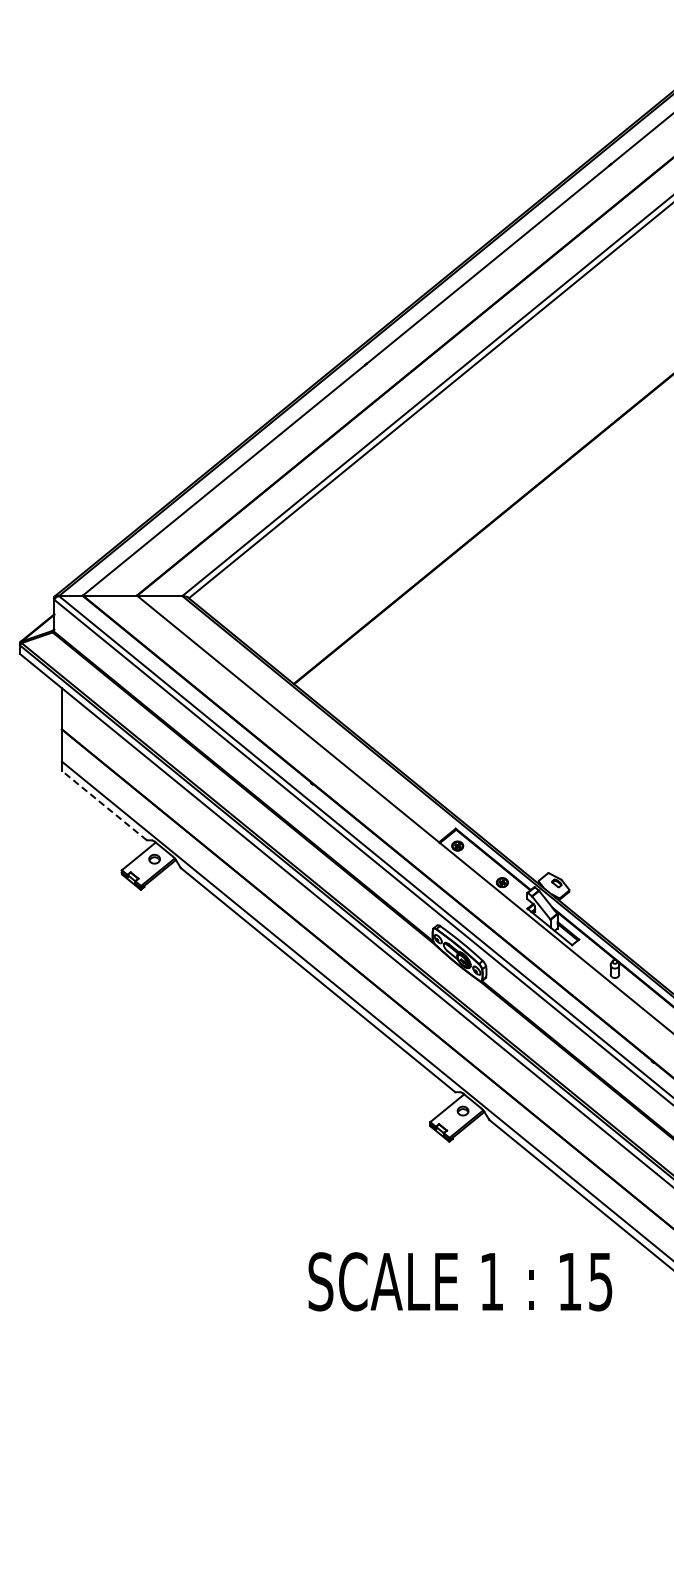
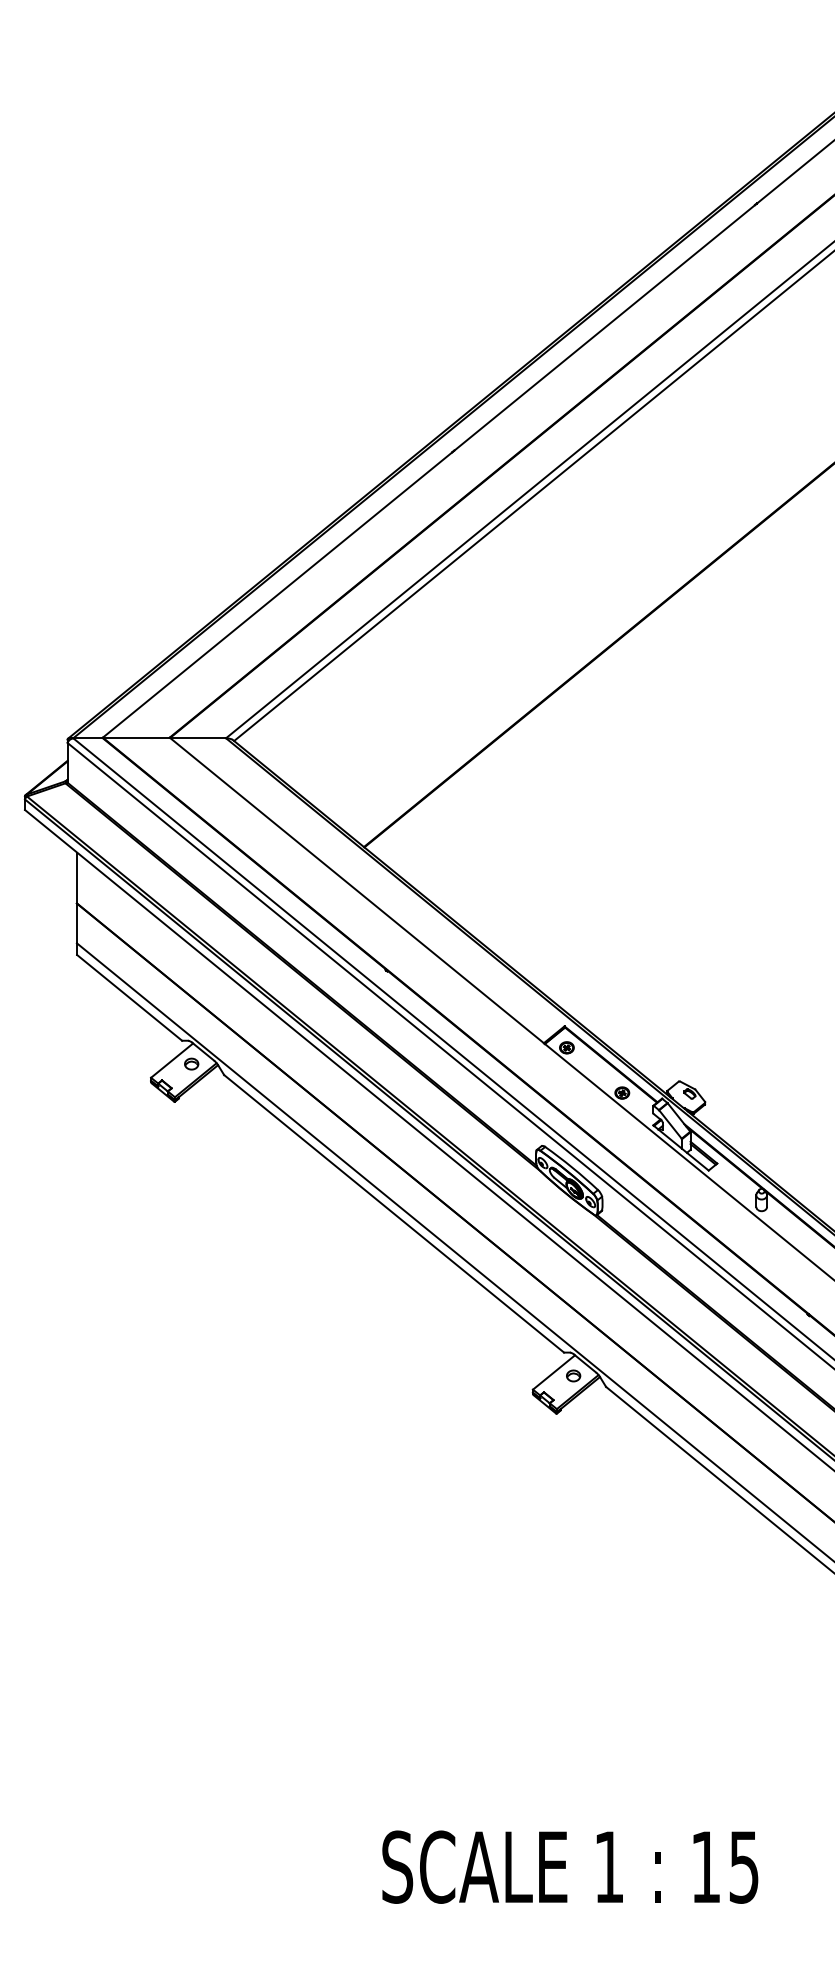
line: (104, 805) -> (129, 997), dashed -> solid
text: (460, 1281) -> (570, 1866), moved

